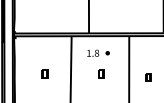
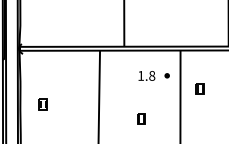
part: (98, 52) -> (154, 74), moved
part: (44, 73) -> (42, 104), moved
part: (101, 73) -> (141, 118), moved
part: (148, 77) -> (200, 88), moved

